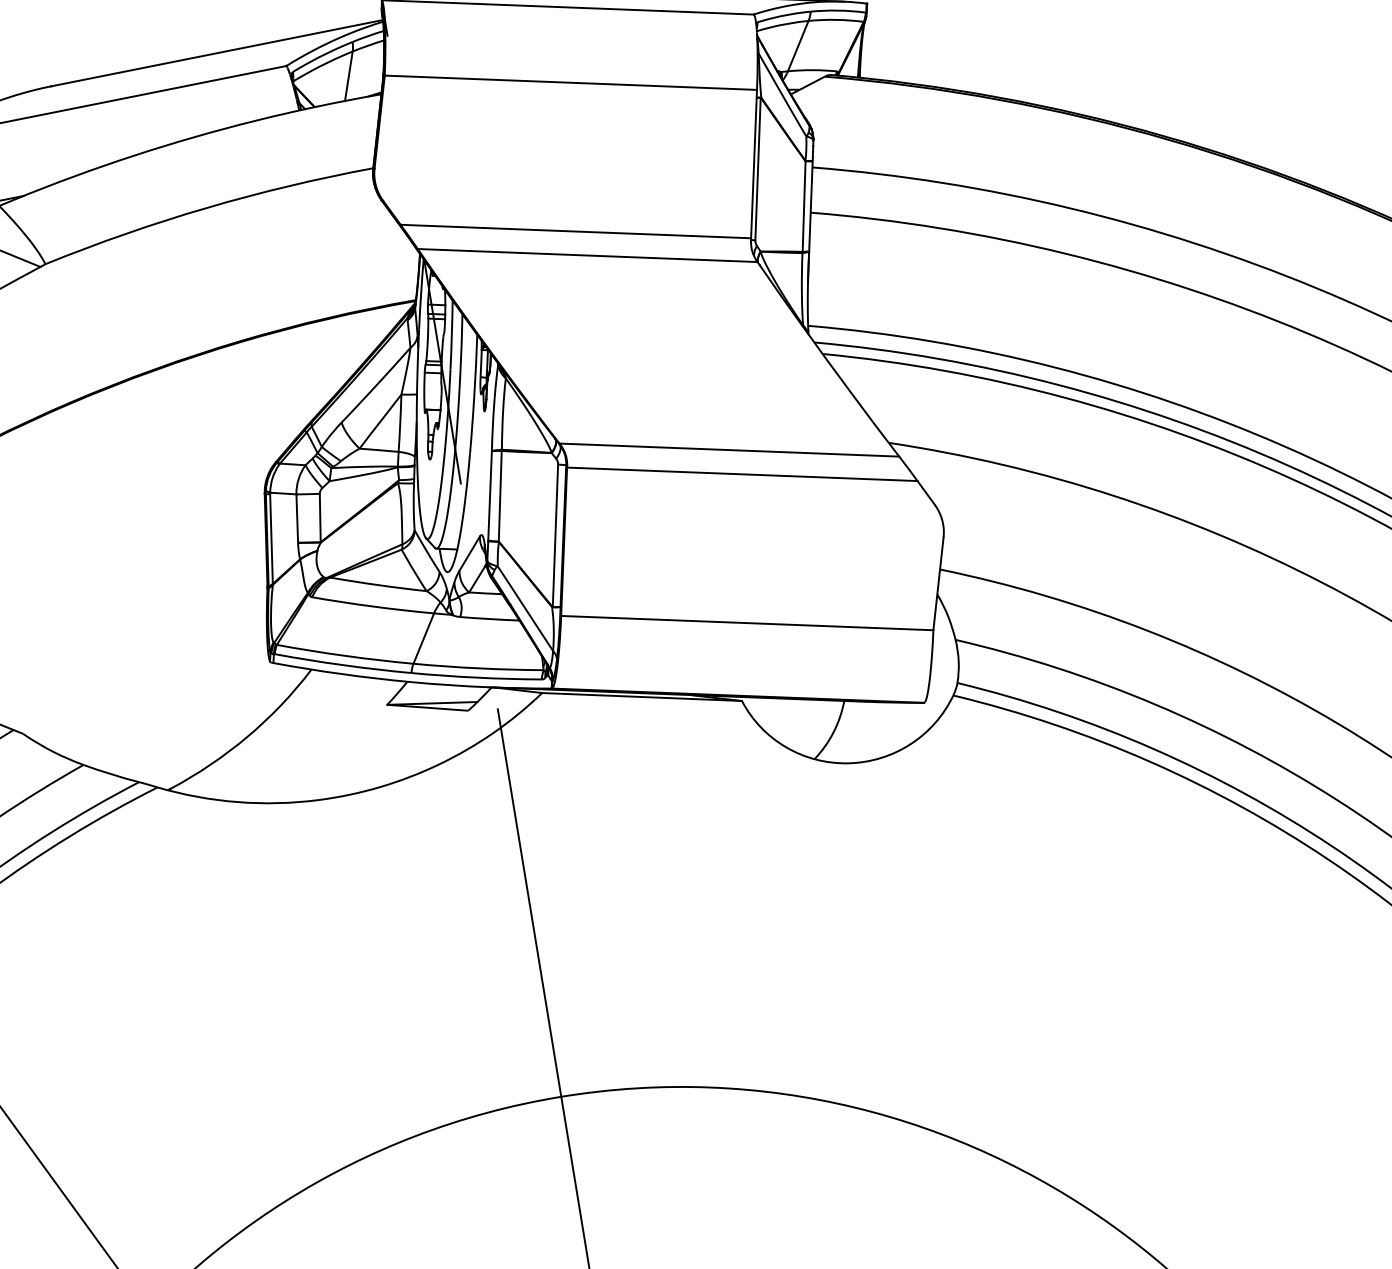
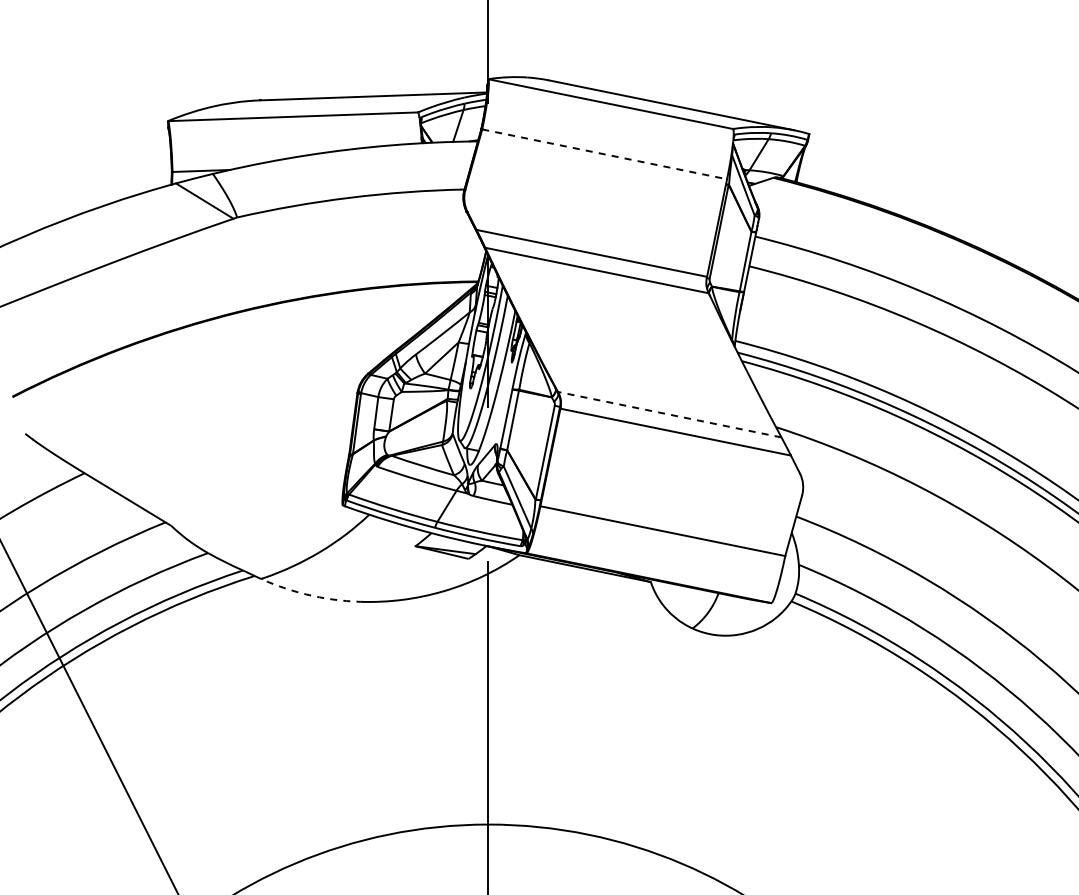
line: (570, 83) -> (604, 154), solid -> dashed
line: (728, 449) -> (669, 414), solid -> dashed
arc: (238, 802) -> (306, 594), solid -> dashed

